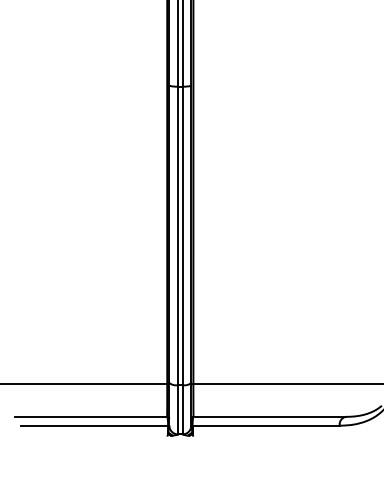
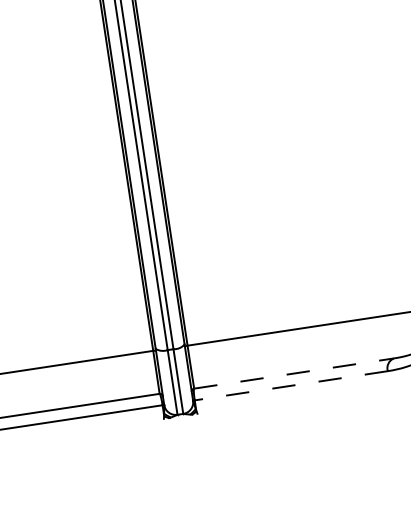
line: (270, 416) -> (295, 372), solid -> dashed
line: (266, 425) -> (291, 385), solid -> dashed

